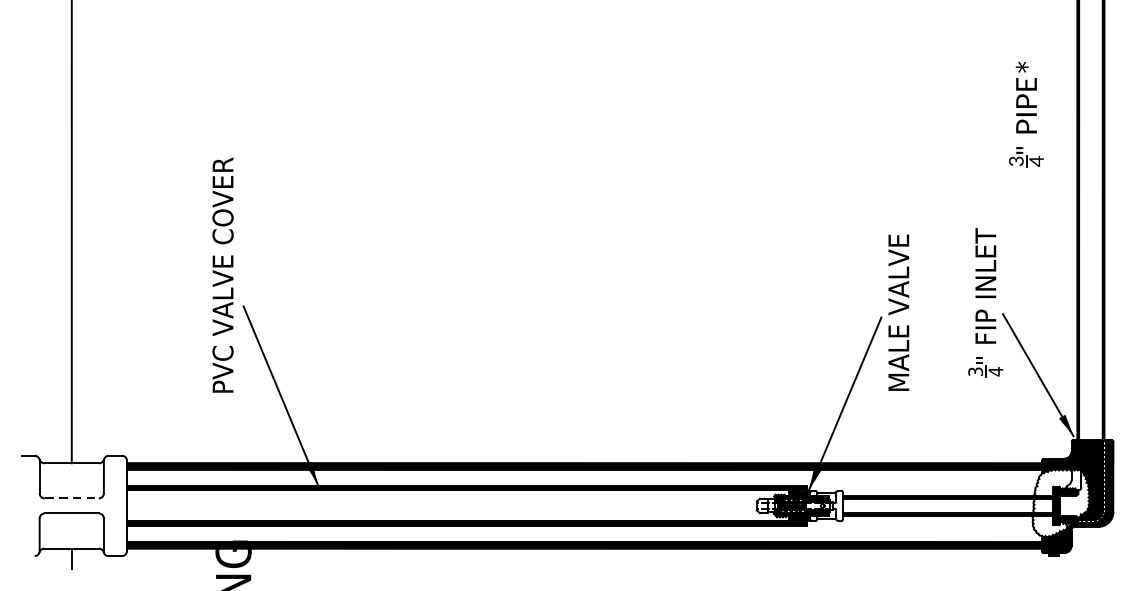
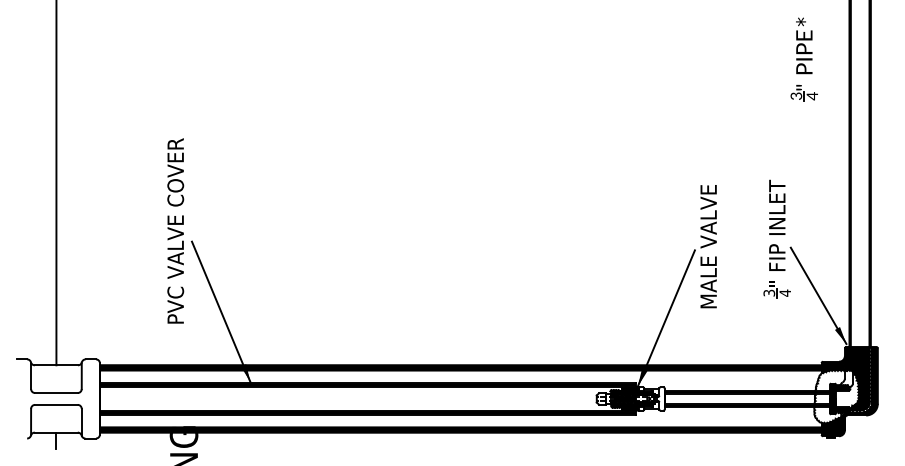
part: (1025, 114) -> (803, 59), moved
text: (222, 274) -> (175, 230), moved
line: (71, 499) -> (56, 393), dashed -> solid

